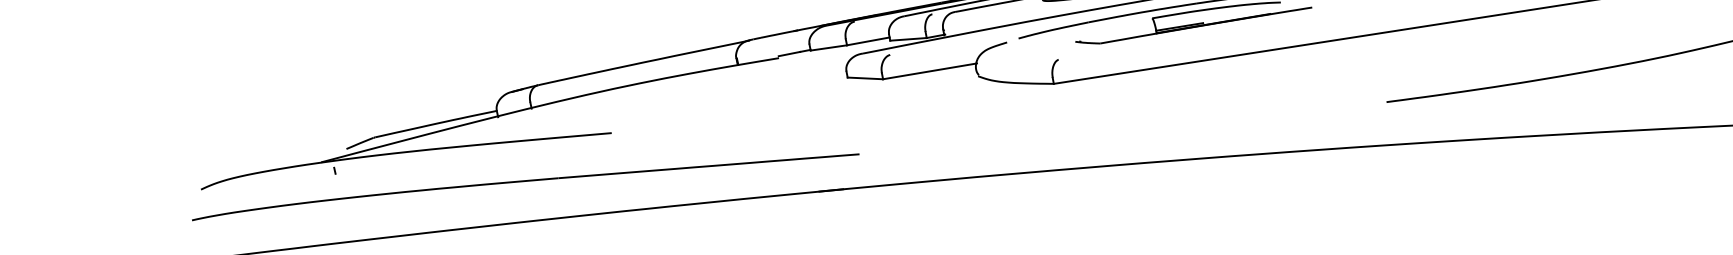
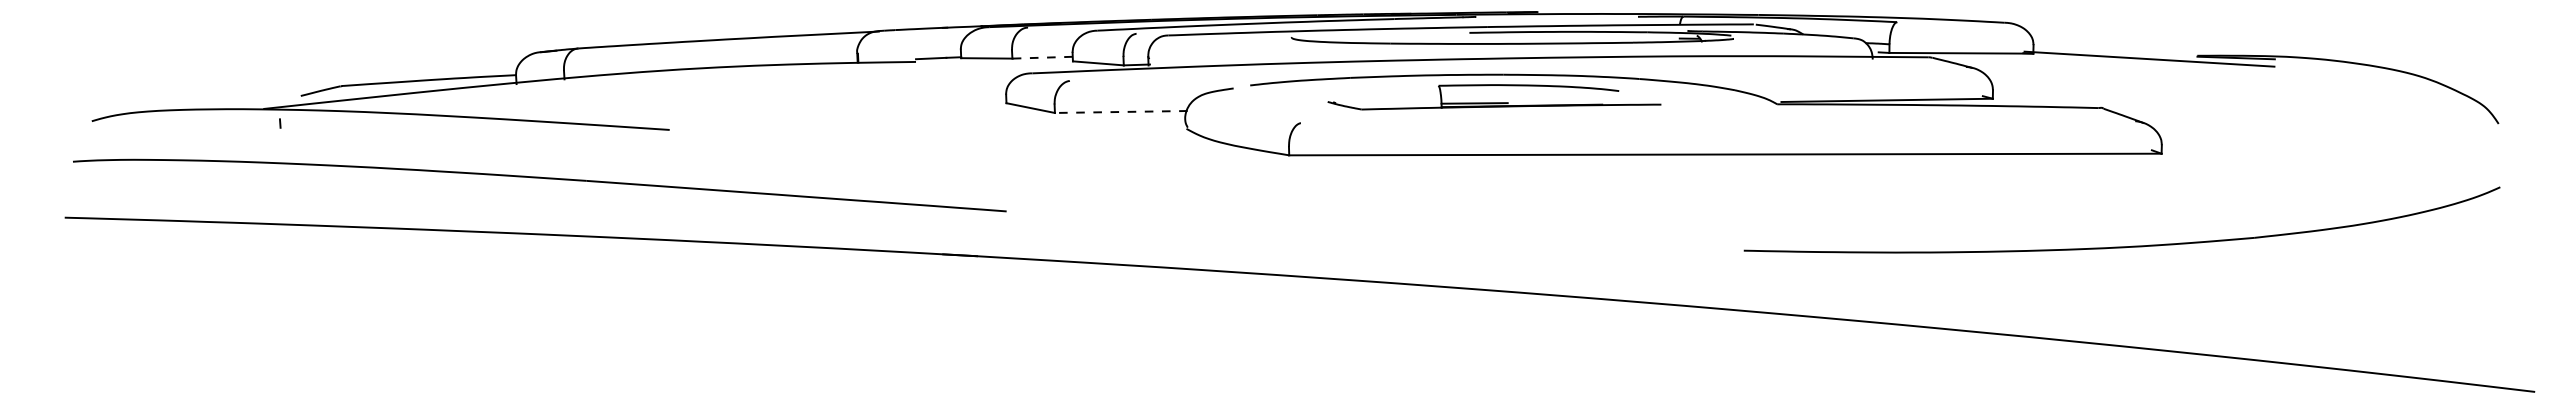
line: (868, 41) -> (1042, 57), solid -> dashed
line: (929, 71) -> (1120, 112), solid -> dashed

